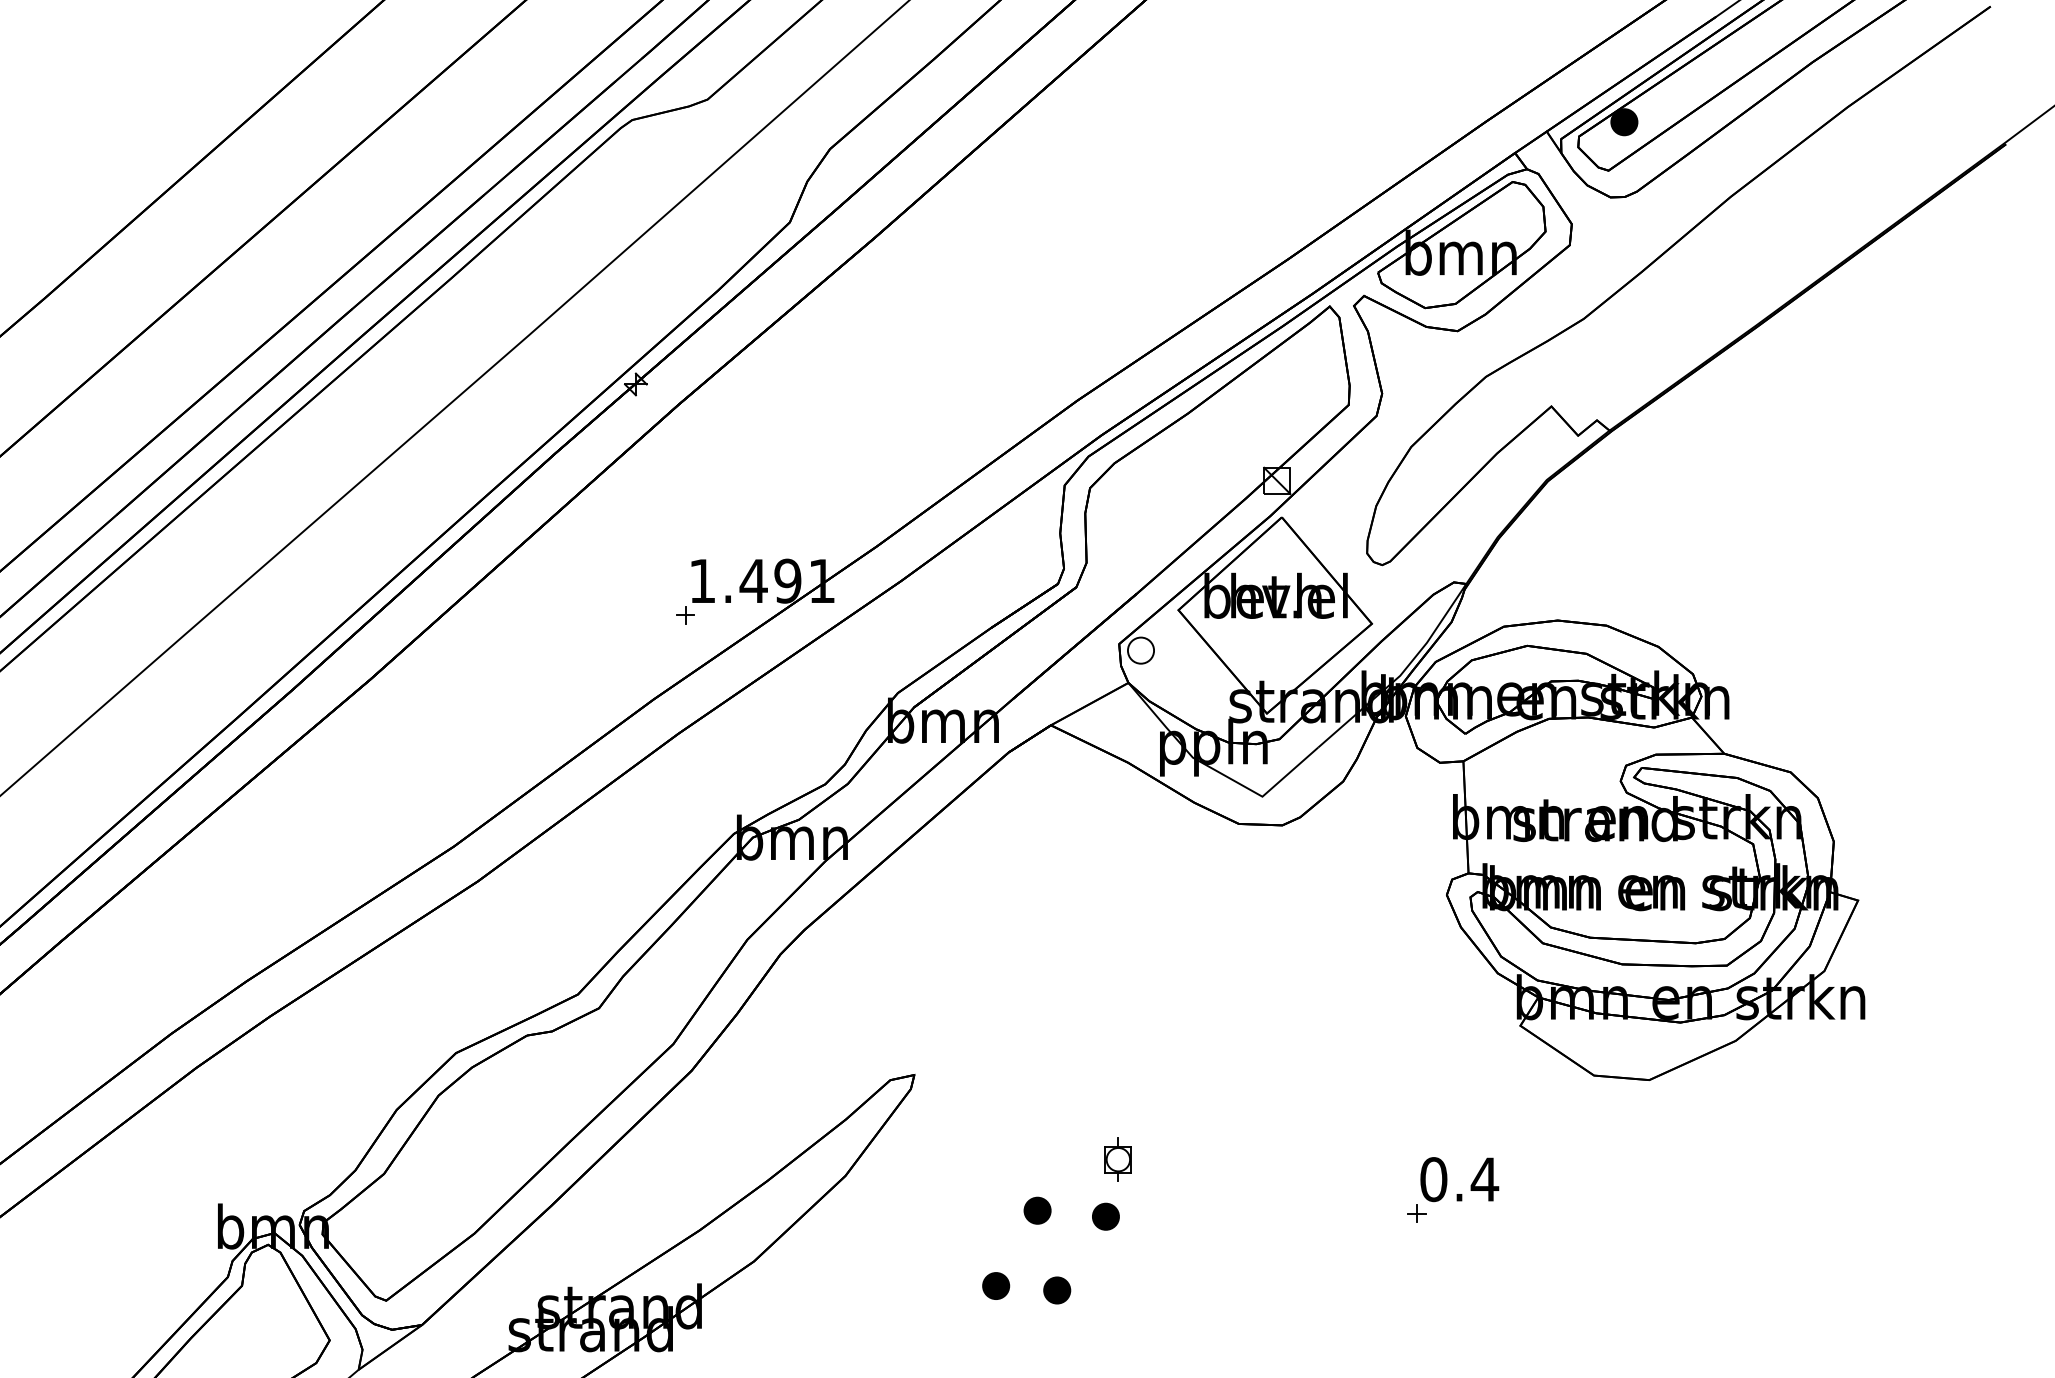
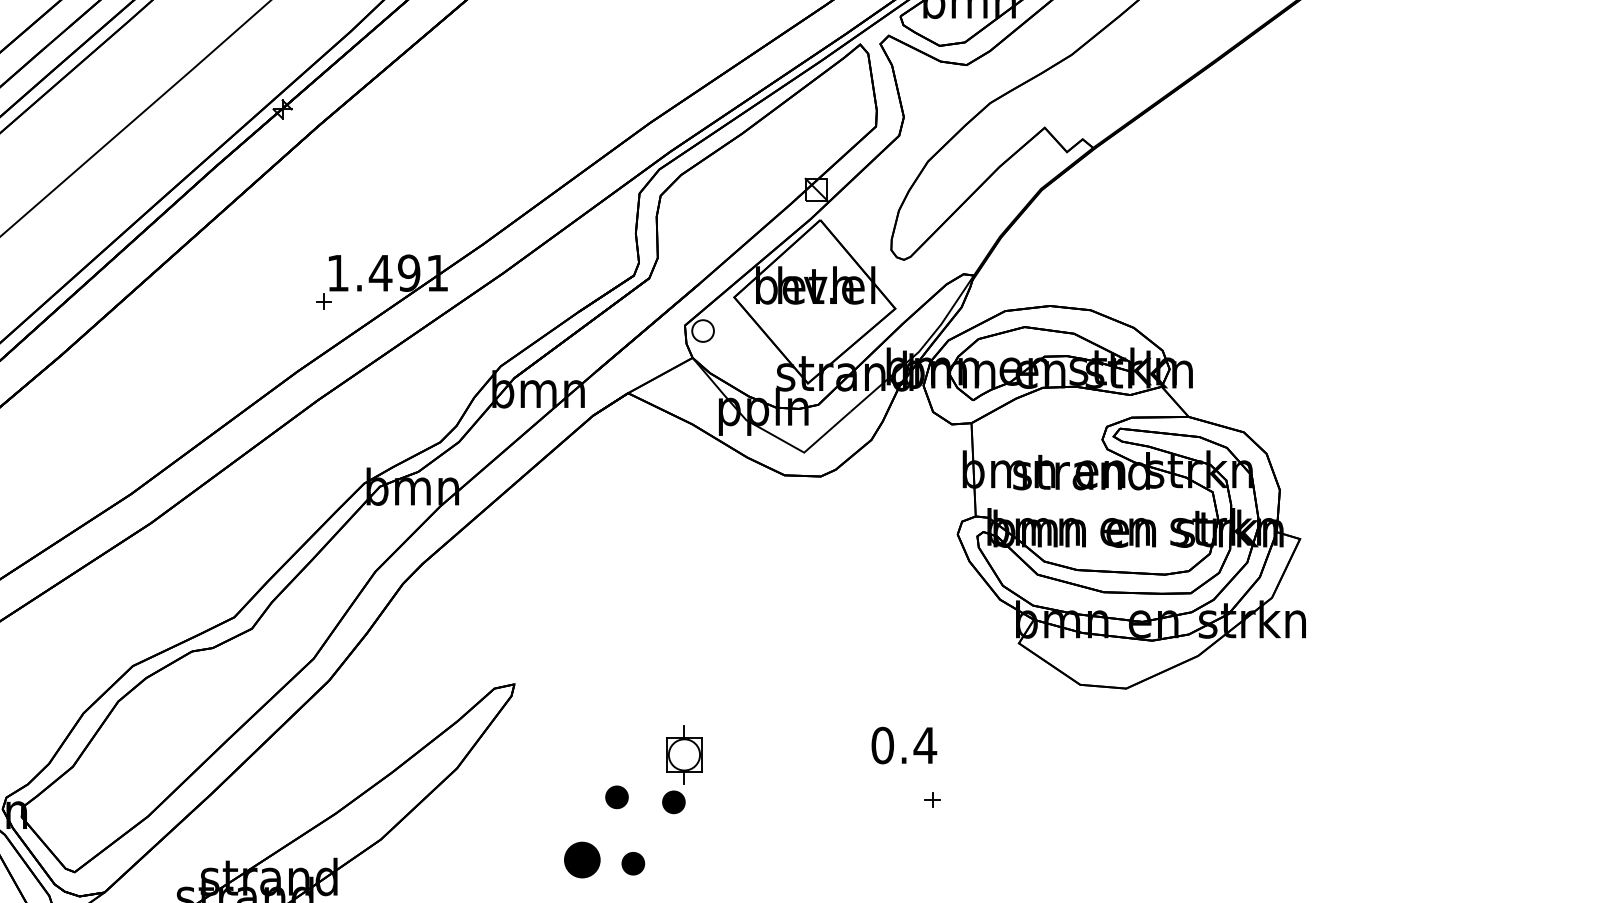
part: (1117, 1159) -> (683, 754), size x1.6
text: (1459, 1179) -> (904, 745), moved
part: (996, 1285) -> (582, 859), size x1.6

